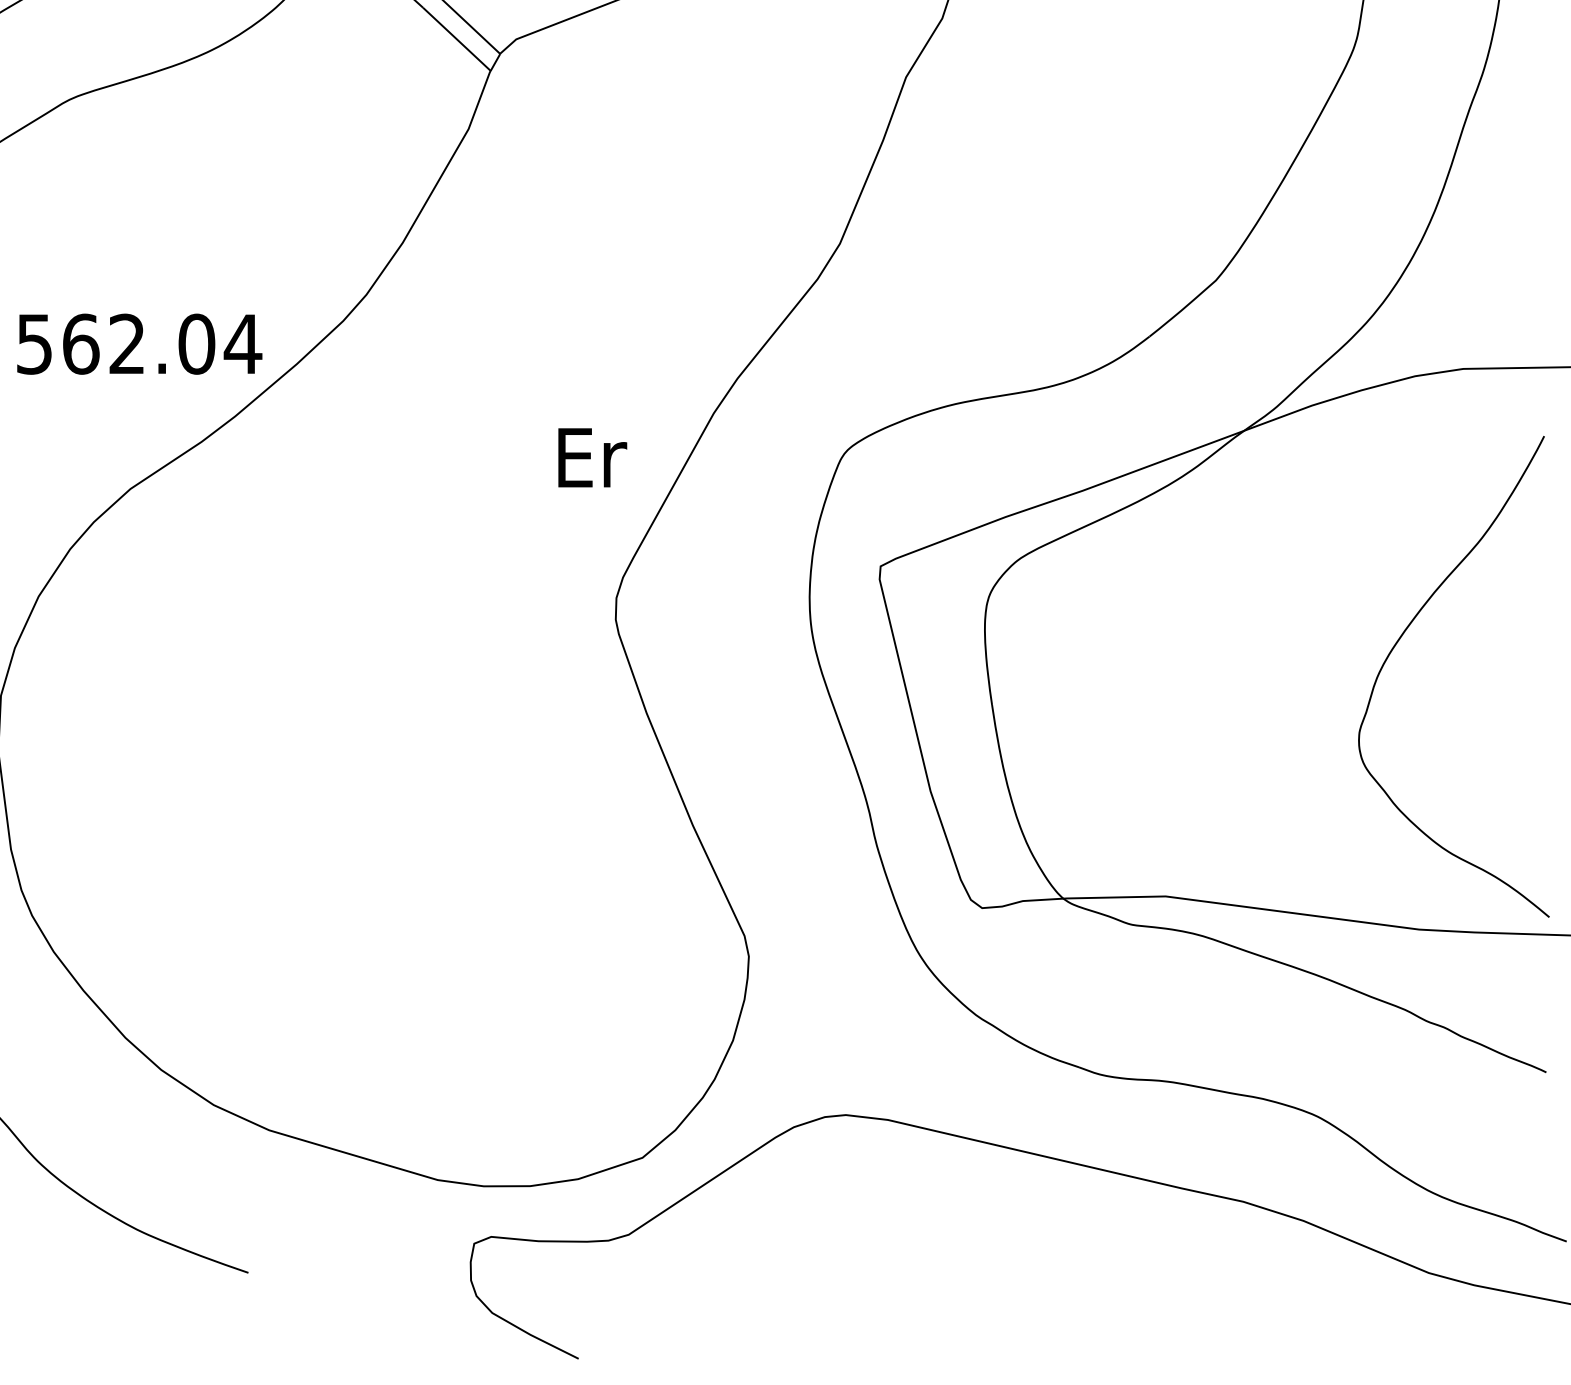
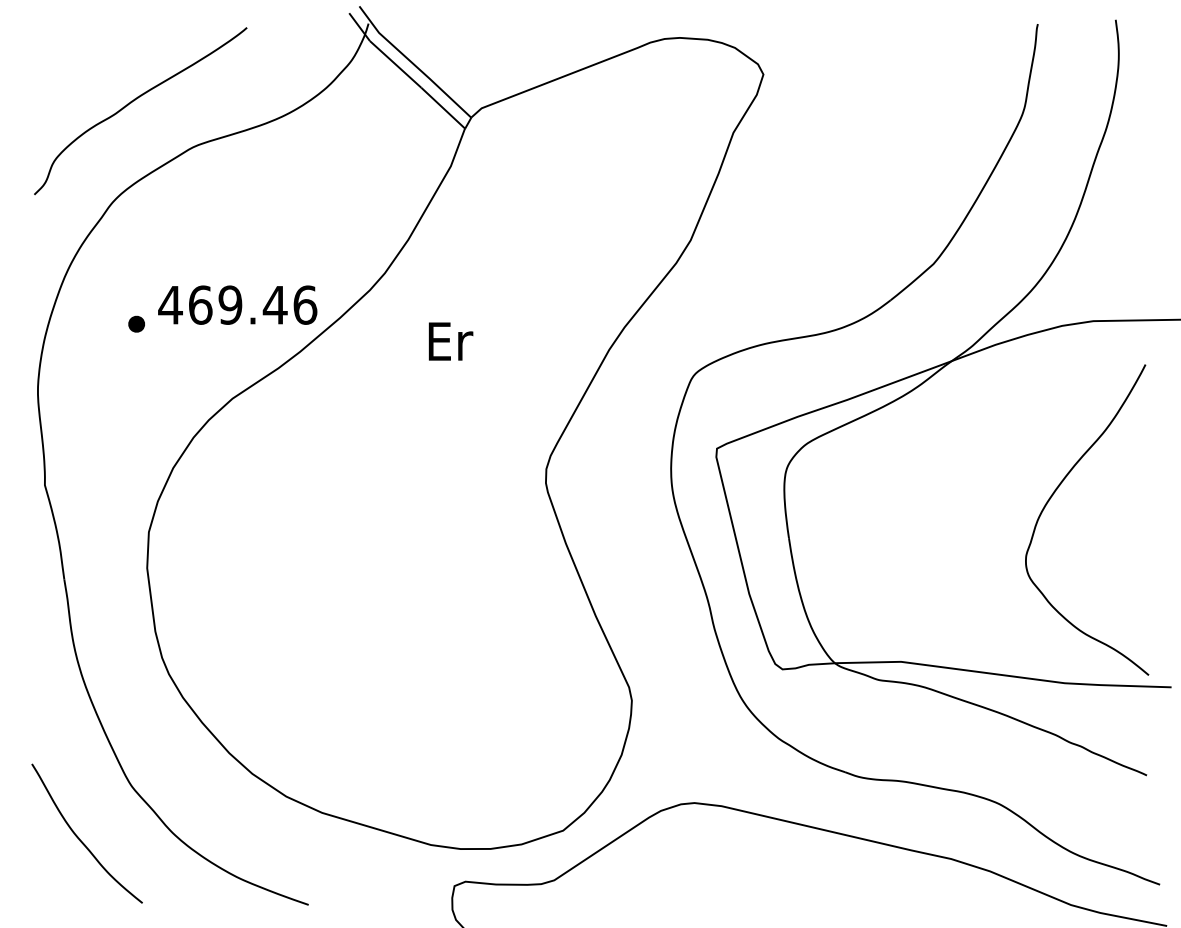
text: (138, 343) -> (237, 304), 562.04 -> 469.46
text: (591, 457) -> (450, 341), moved

